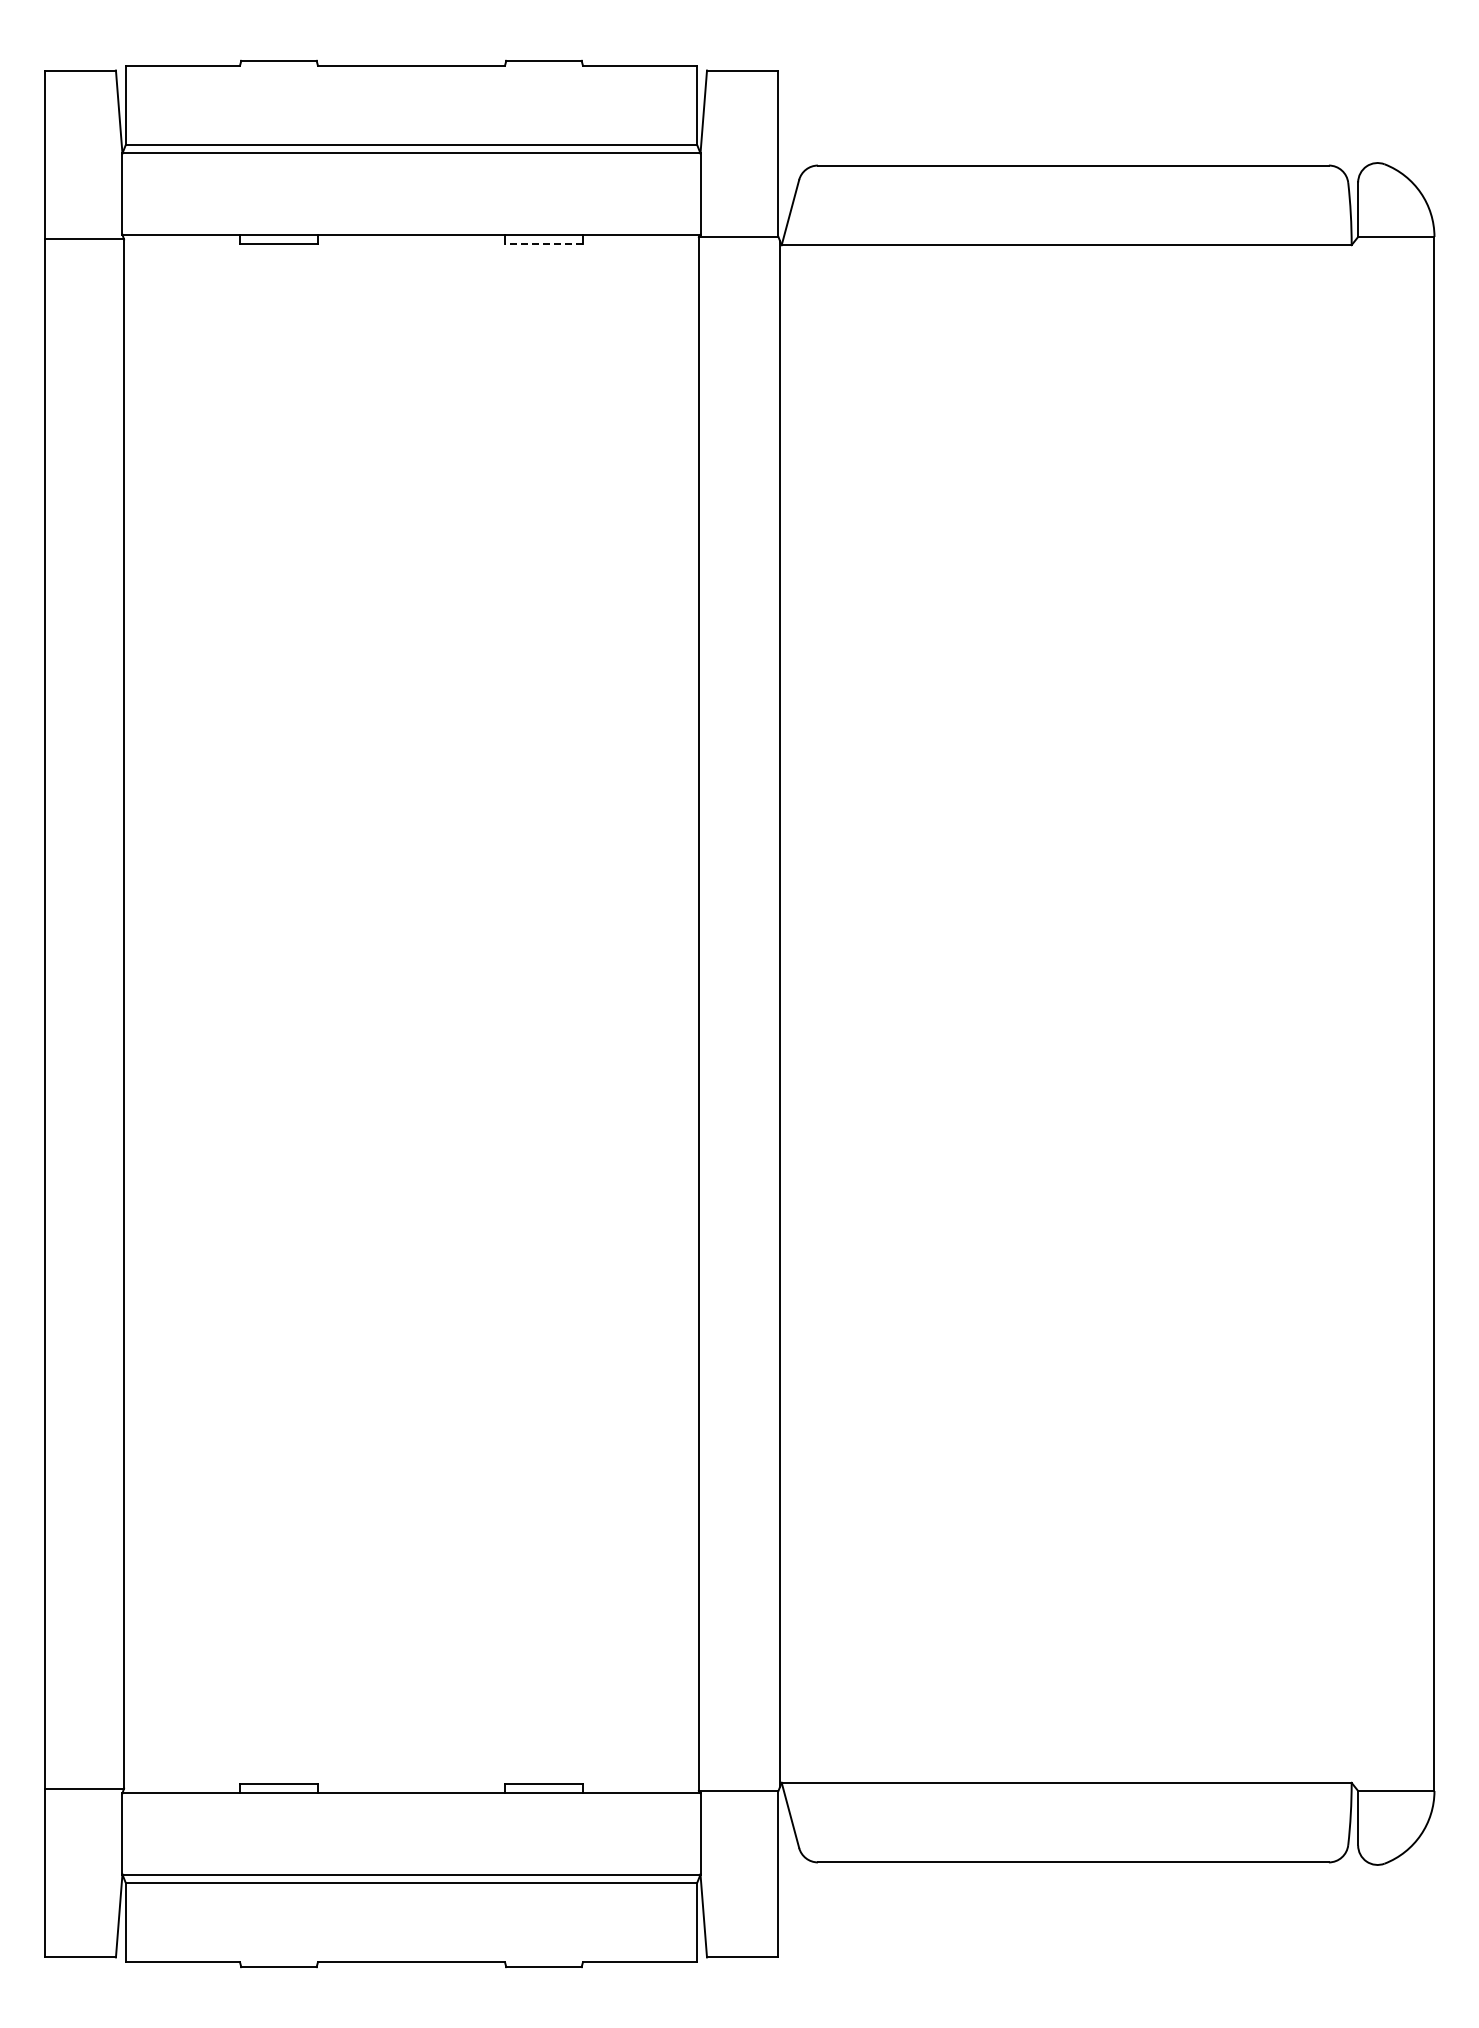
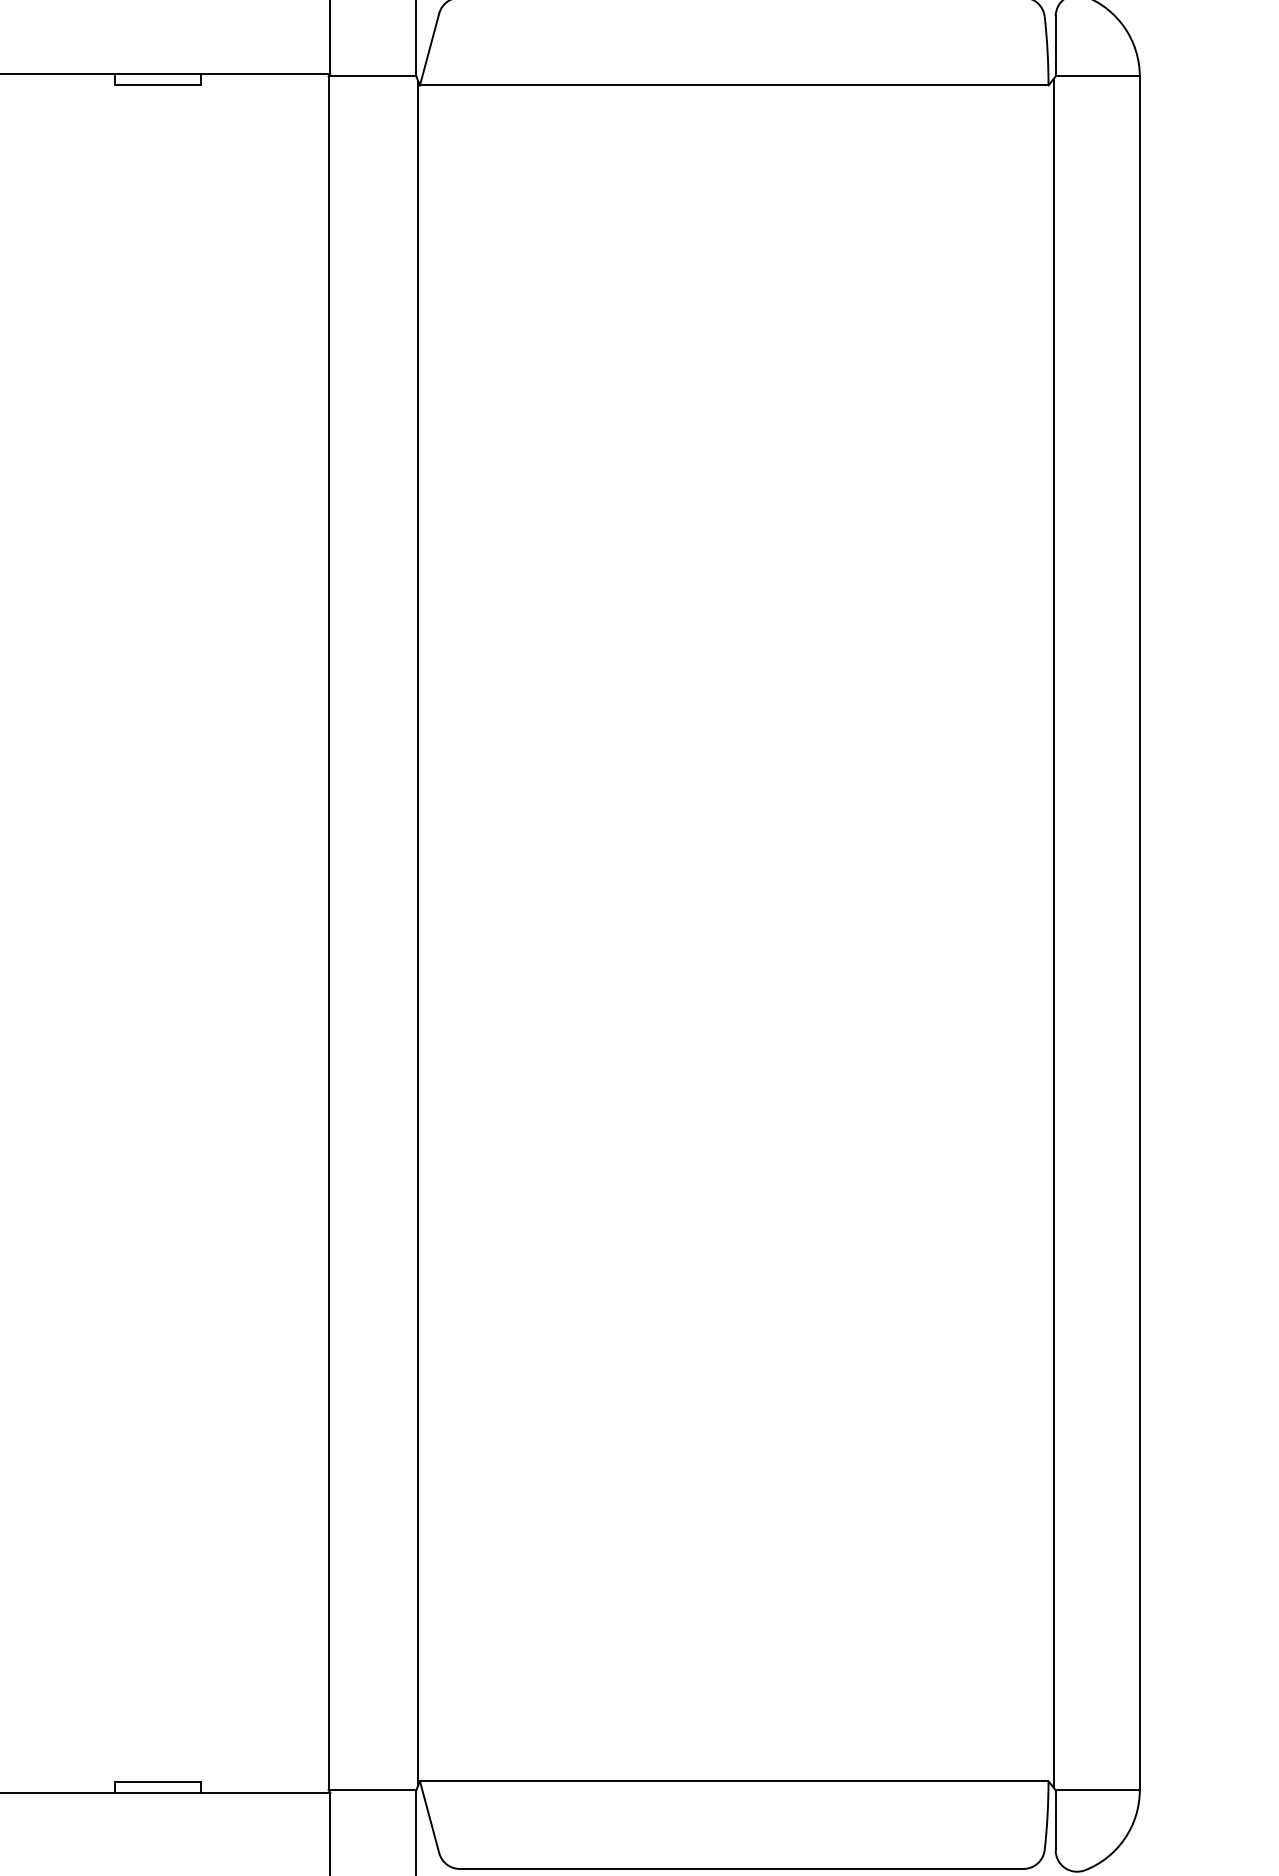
line: (543, 244) -> (157, 84), dashed -> solid
line: (1356, 1013) -> (1053, 932), added

